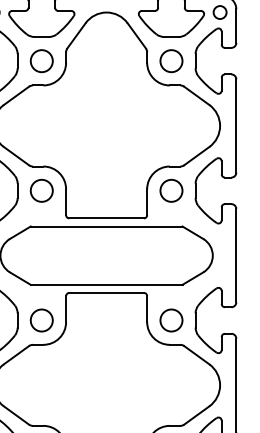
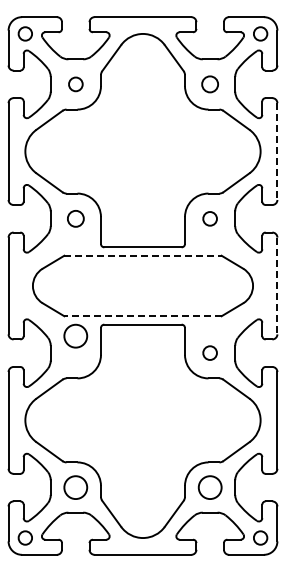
circle: (41, 61) -> (75, 84), size x0.6
circle: (170, 61) -> (209, 84), size x0.7
line: (236, 126) -> (277, 152), solid -> dashed
circle: (41, 190) -> (75, 218), size x0.7
circle: (170, 190) -> (209, 218), size x0.6
line: (107, 226) -> (143, 255), solid -> dashed
line: (236, 256) -> (277, 286), solid -> dashed
line: (106, 285) -> (142, 316), solid -> dashed
circle: (41, 319) -> (75, 335), moved
circle: (170, 319) -> (209, 352), size x0.6

